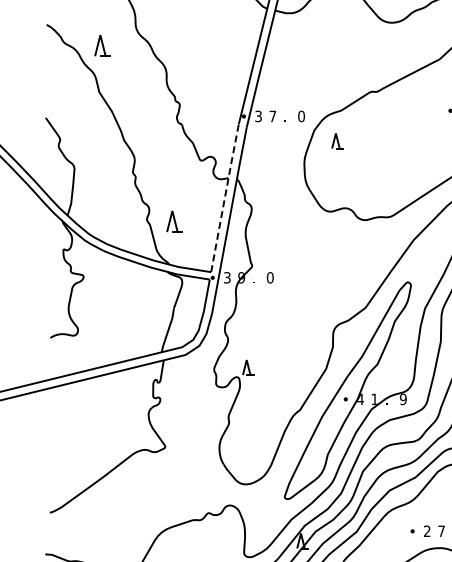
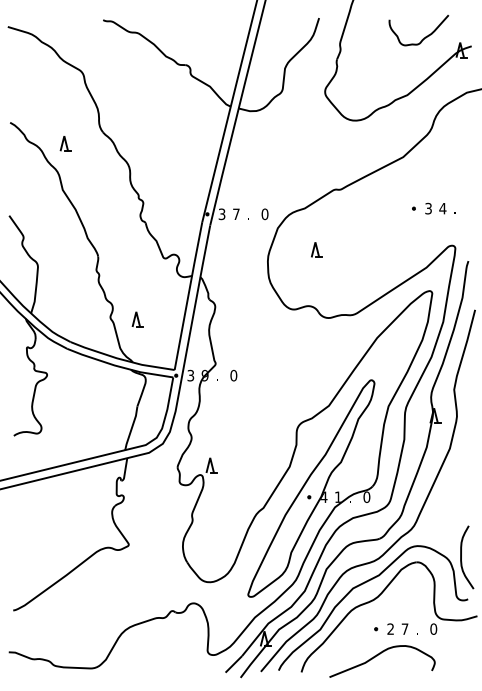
part: (102, 45) -> (65, 143), size x0.71
part: (337, 140) -> (316, 249), moved
line: (225, 196) -> (188, 294), dashed -> solid
part: (174, 221) -> (137, 319), size x0.71
text: (403, 399) -> (366, 497), 9 -> 0

